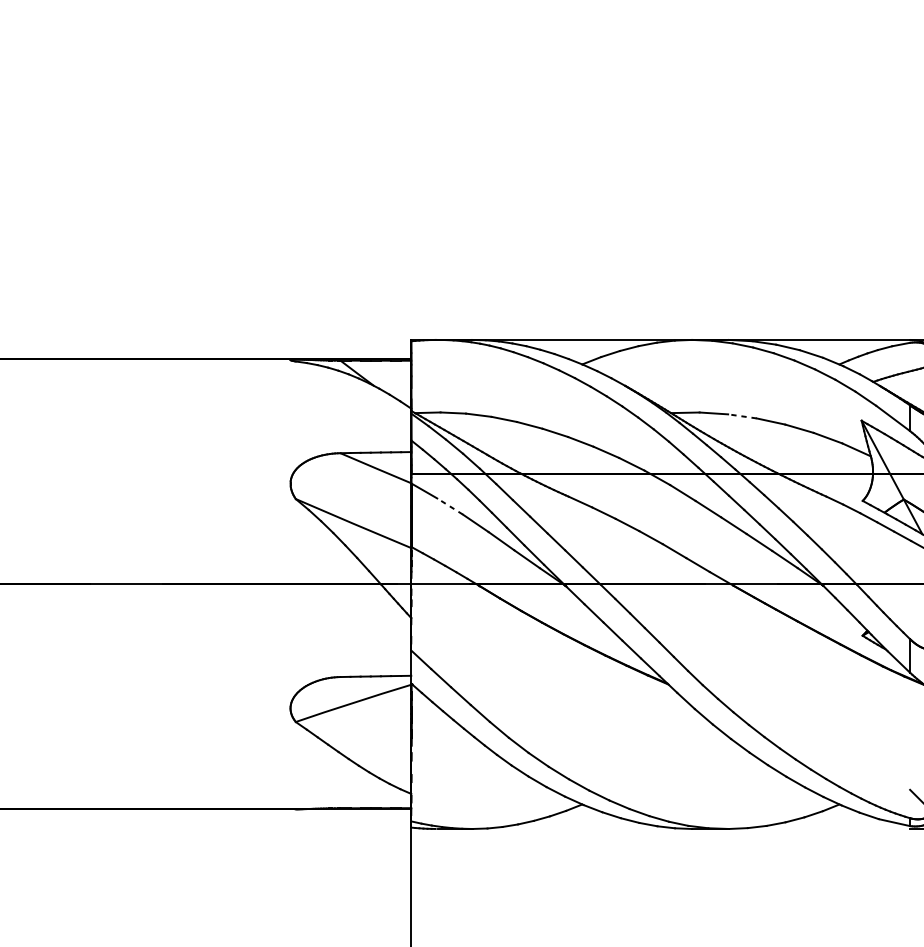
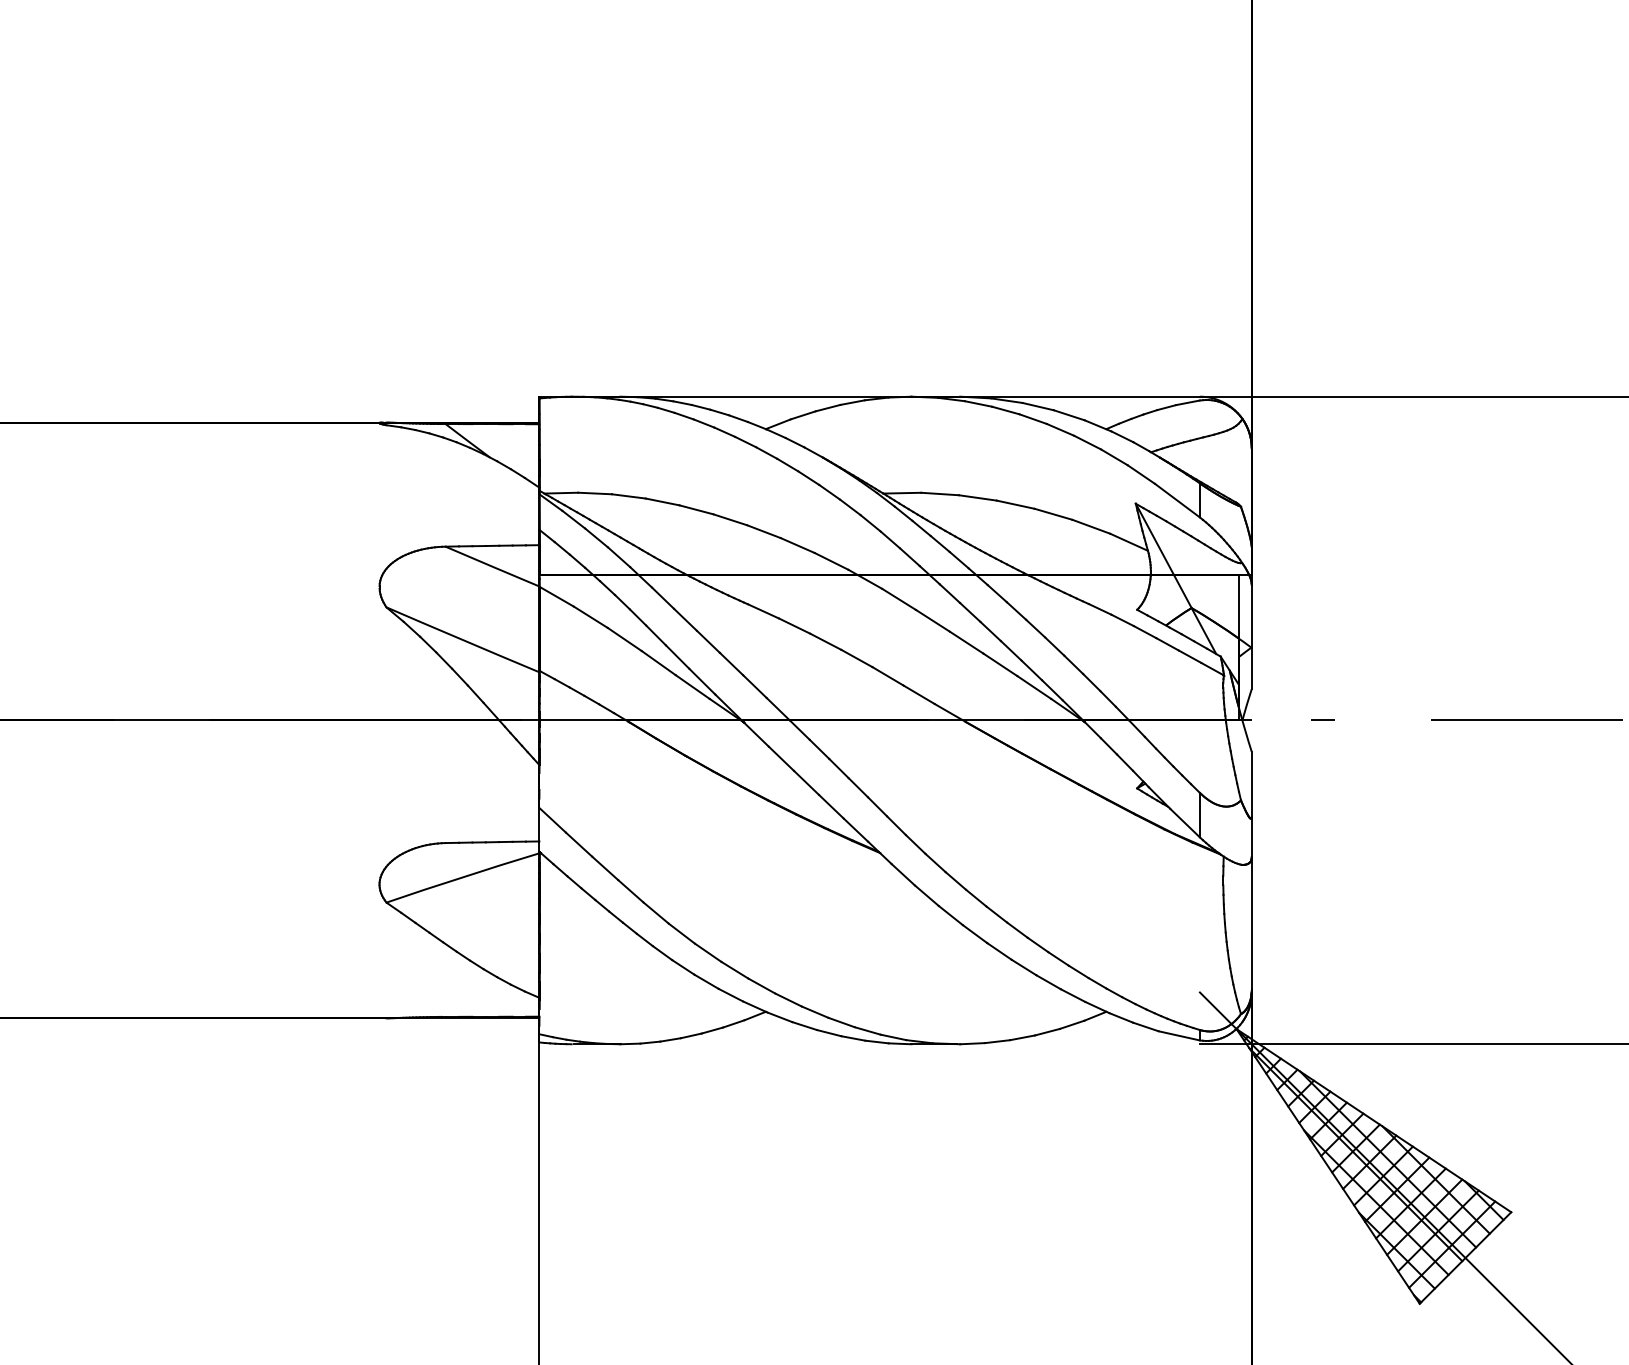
line: (742, 416) -> (977, 497), dashed -> solid
line: (449, 506) -> (590, 617), dashed -> solid

